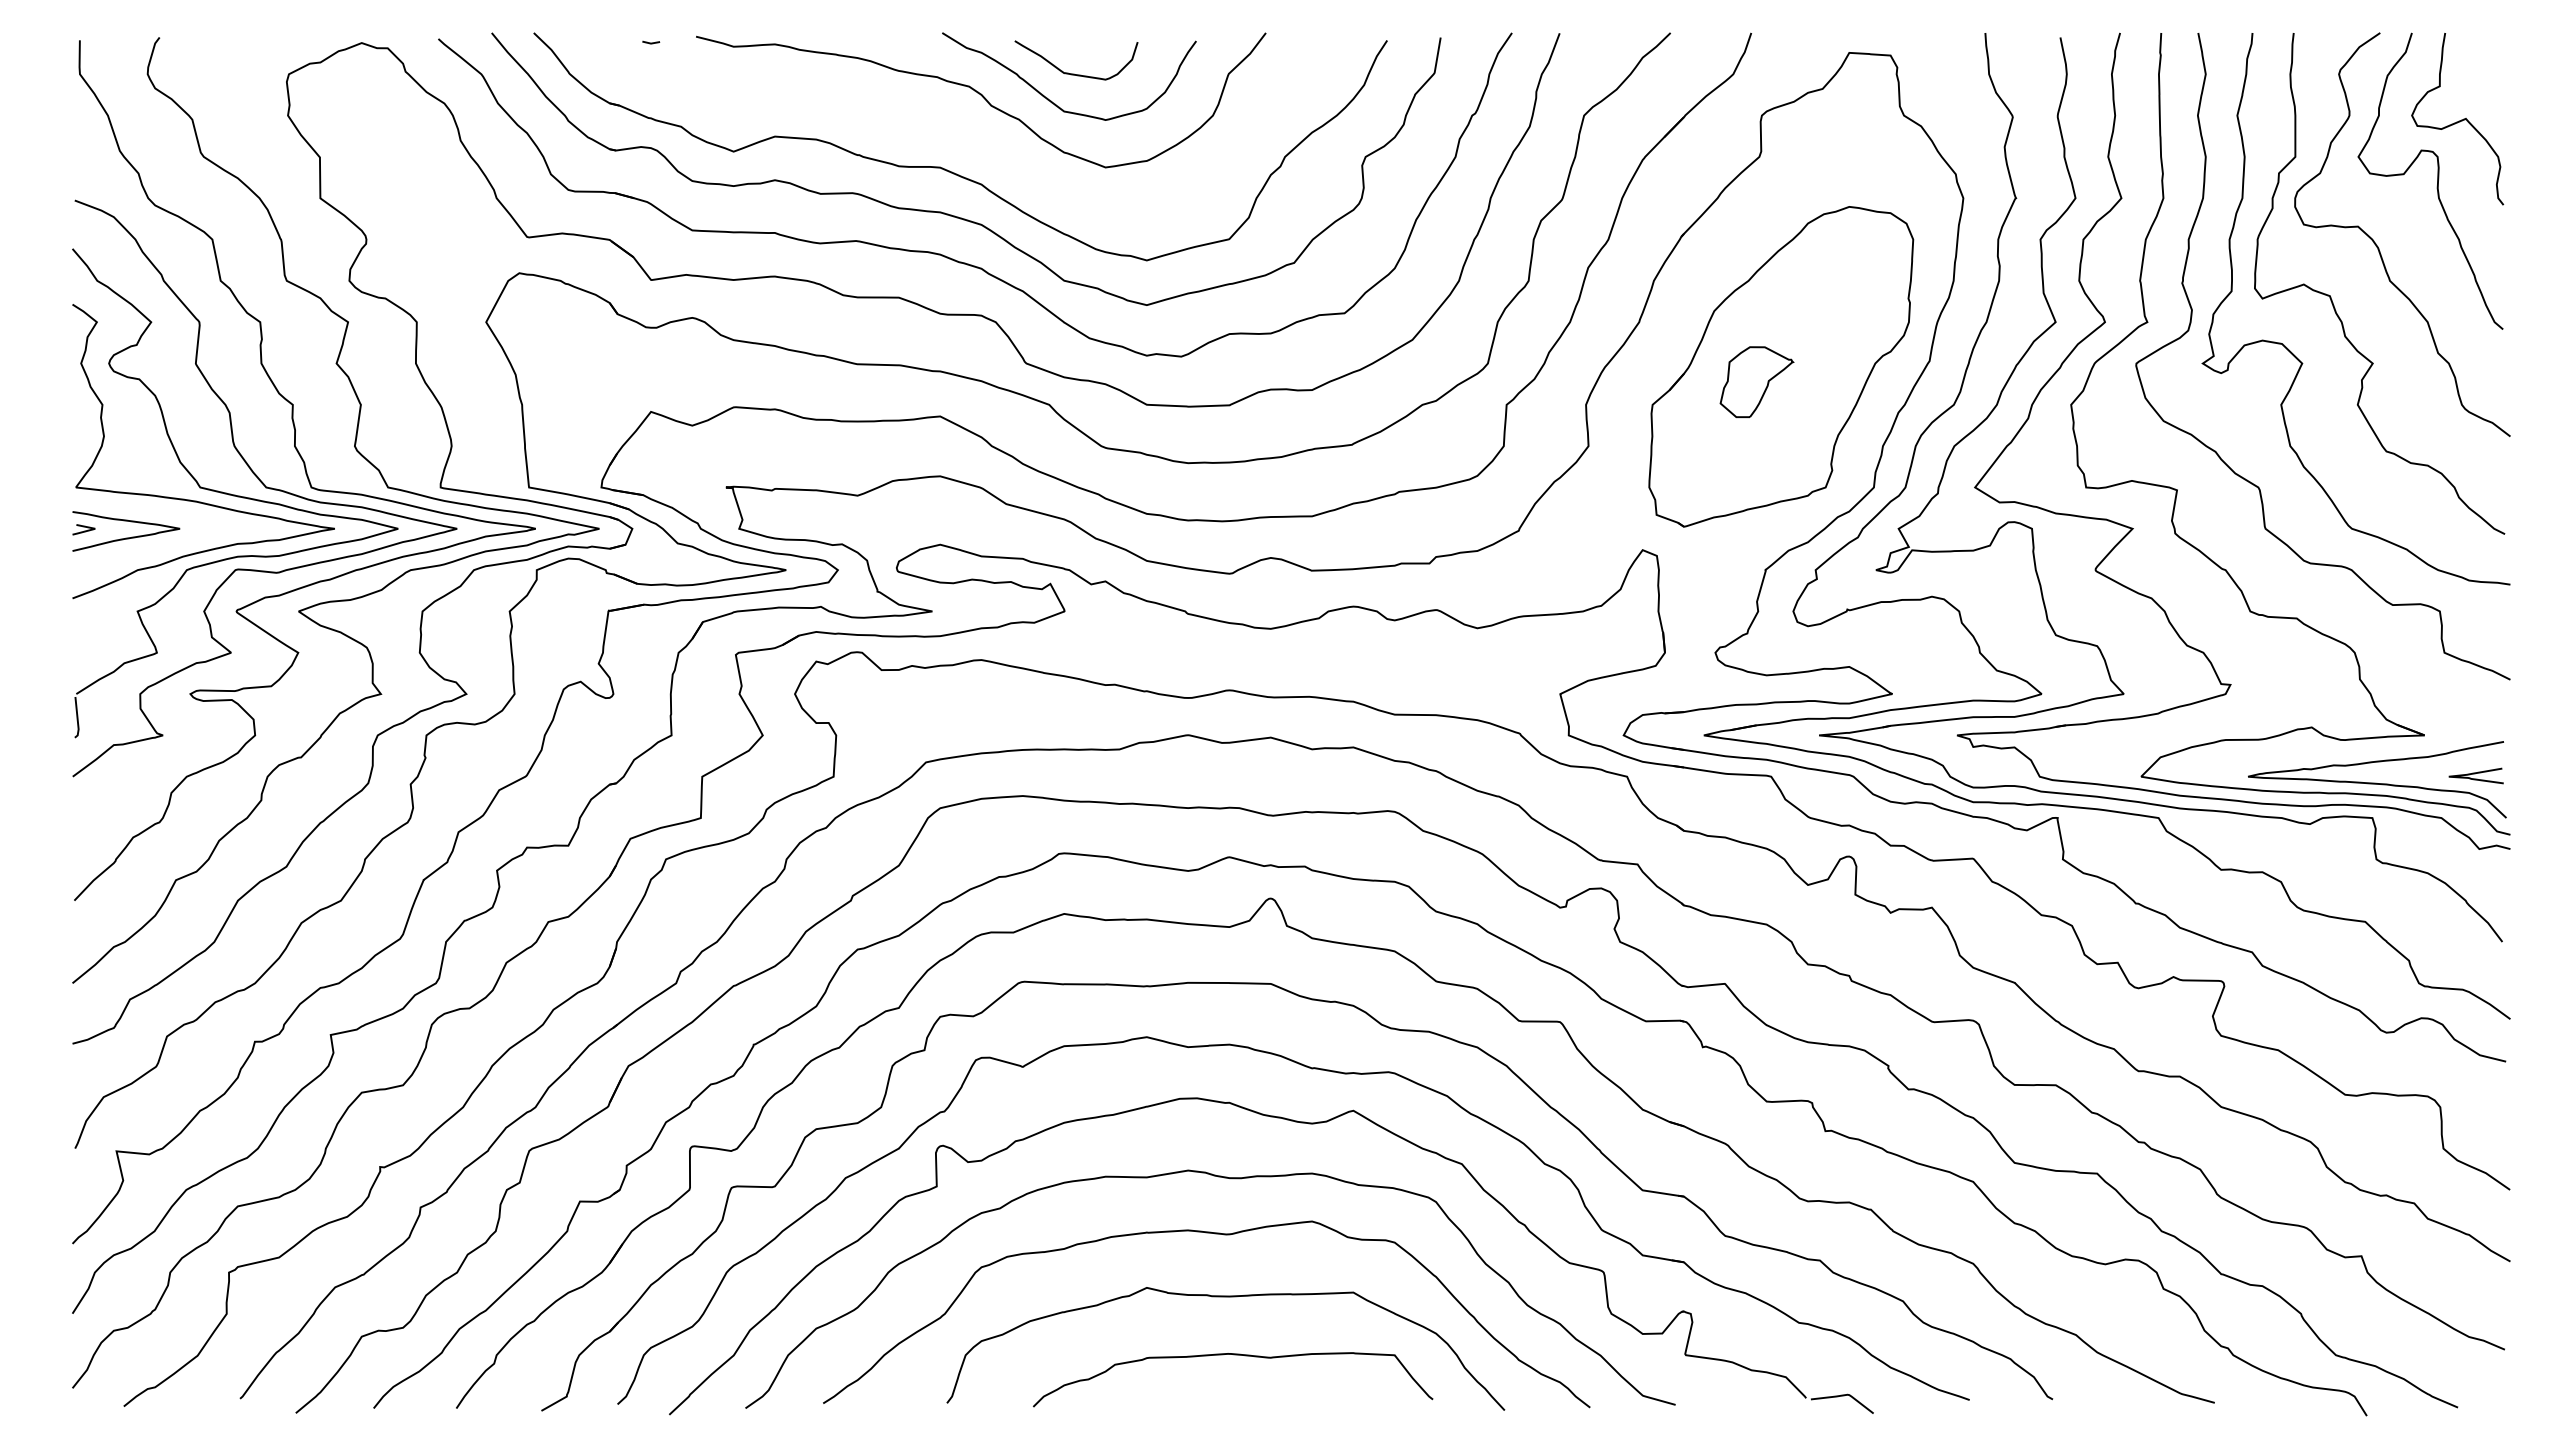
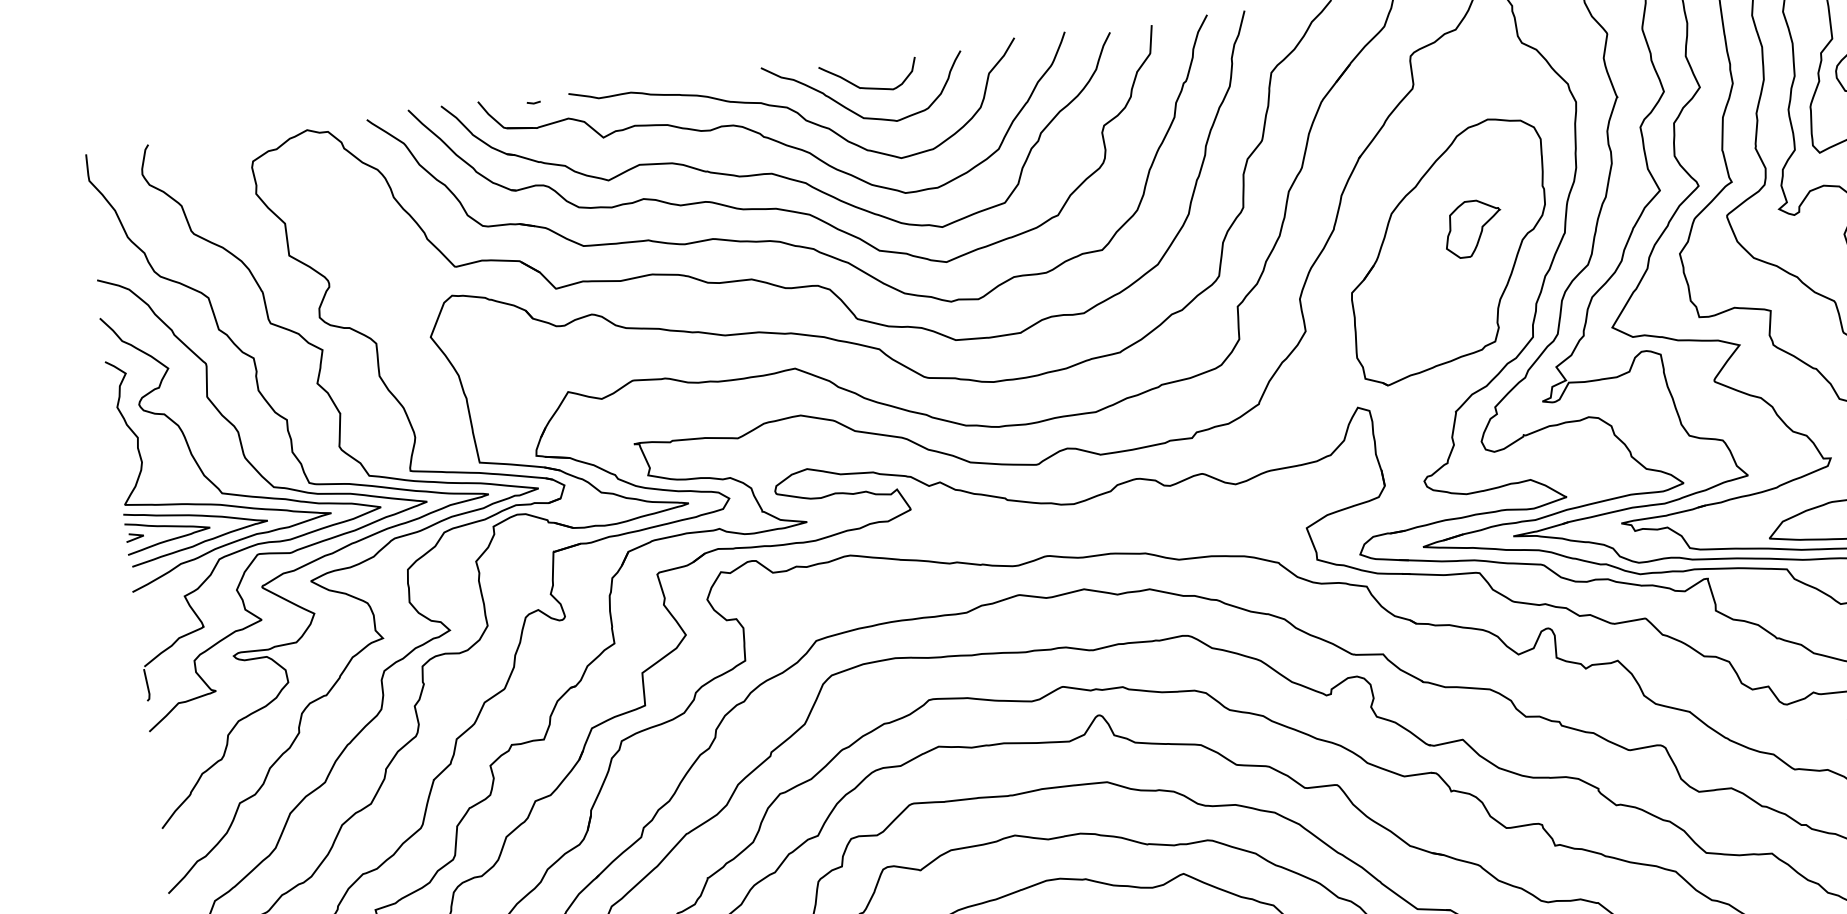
part: (955, 122) -> (779, 136), added
part: (1756, 381) -> (1472, 228), moved
curve: (166, 545) -> (201, 541), added

